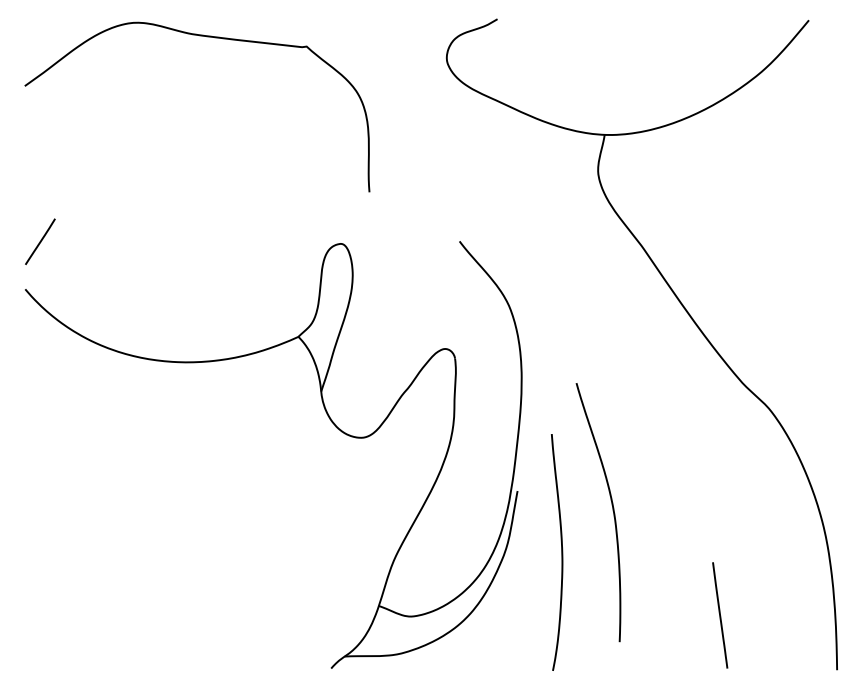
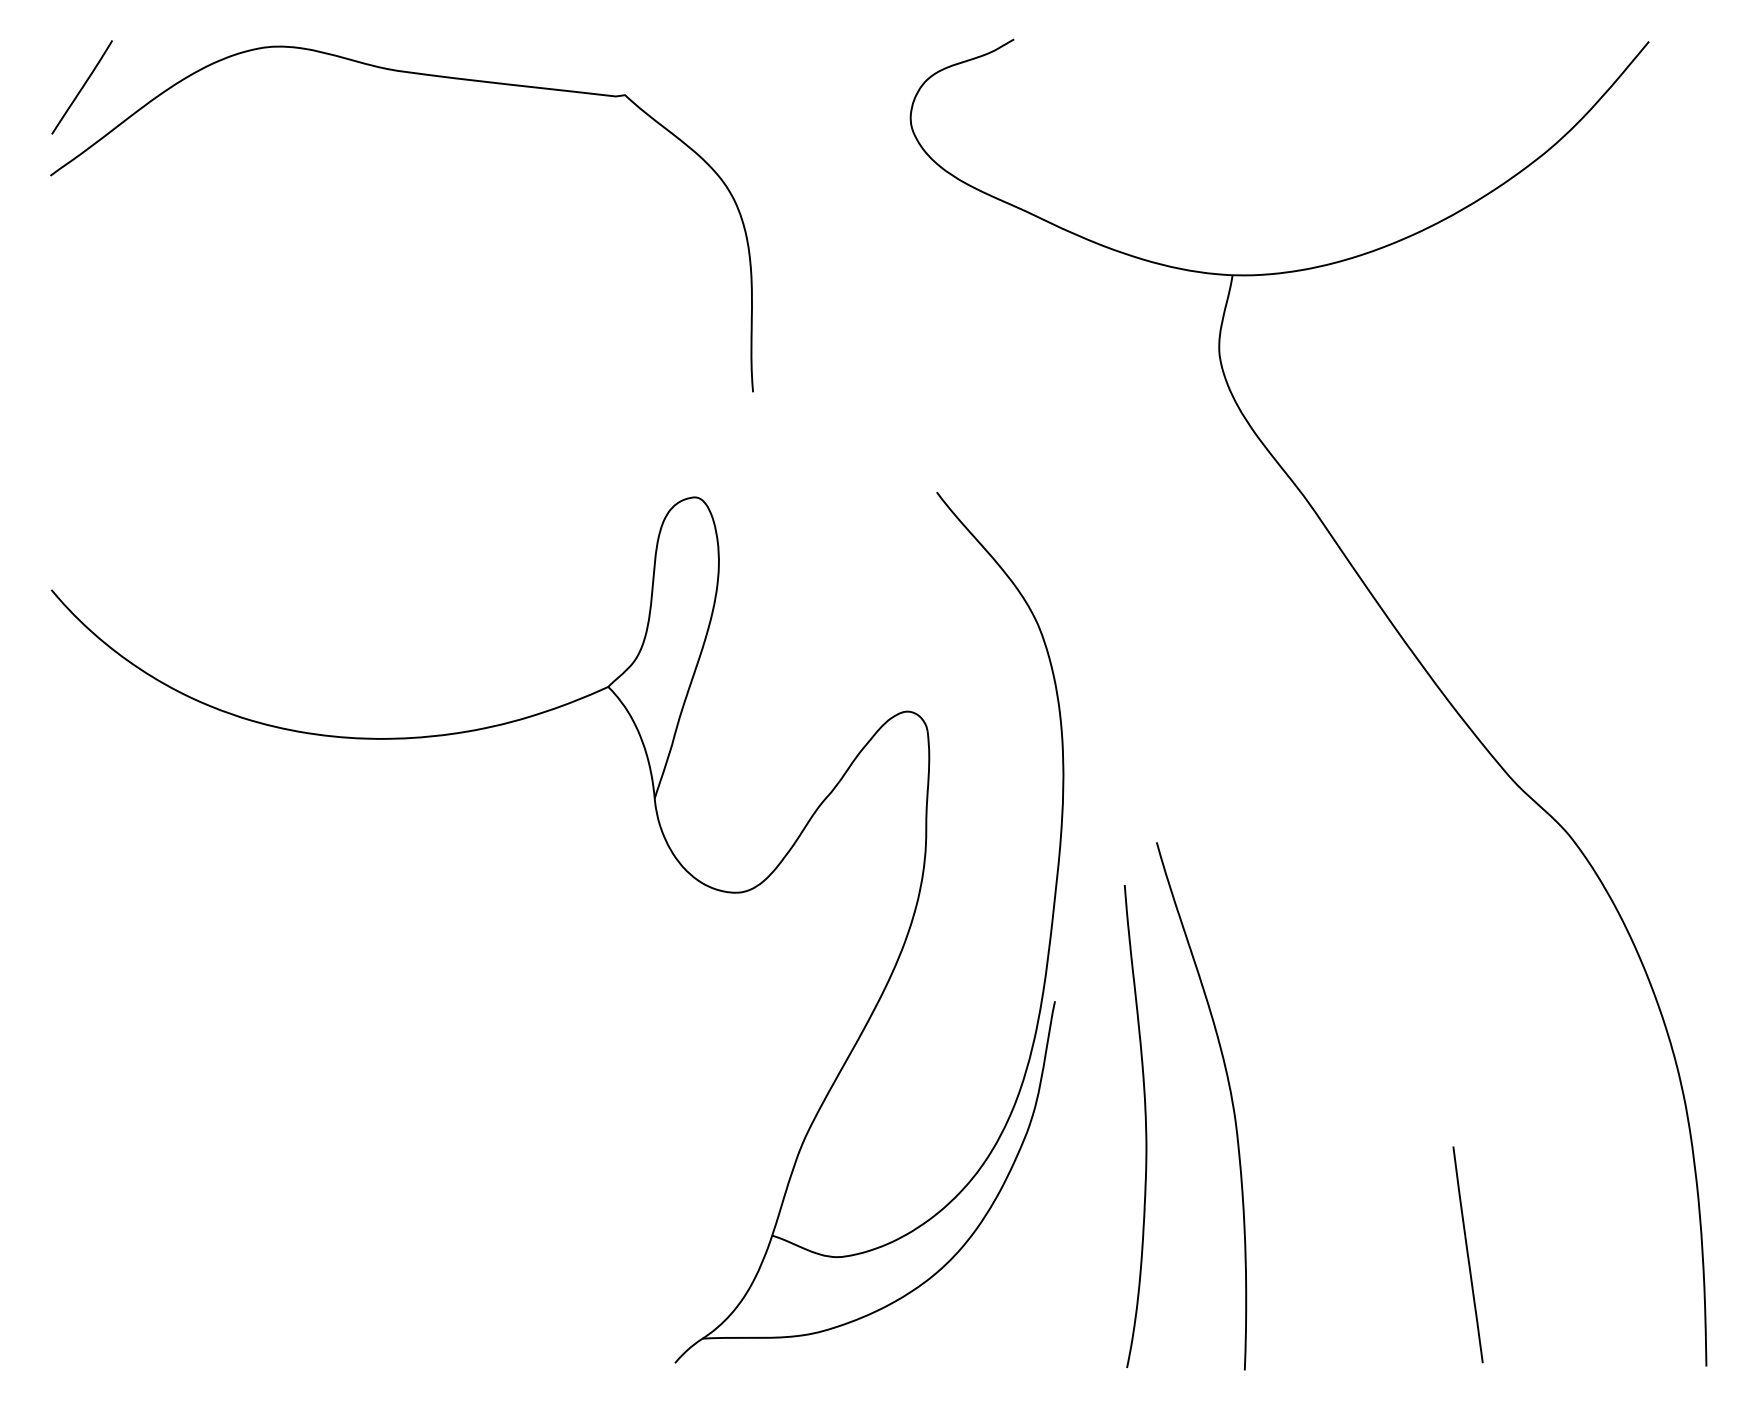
line: (40, 241) -> (82, 86), moved
curve: (612, 511) -> (1230, 1104), moved

